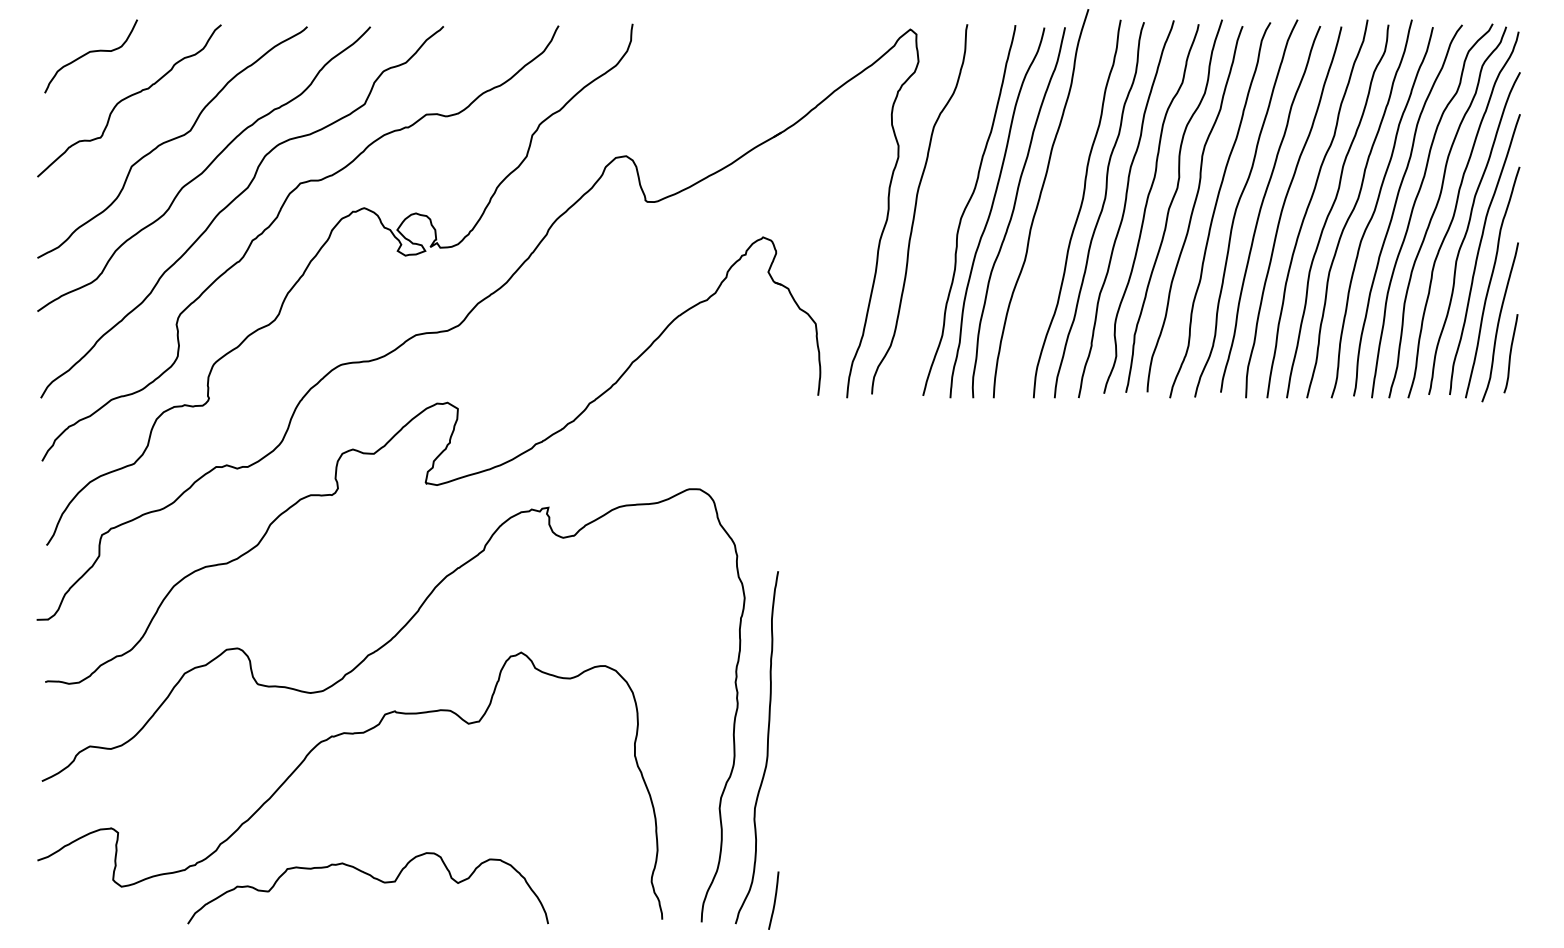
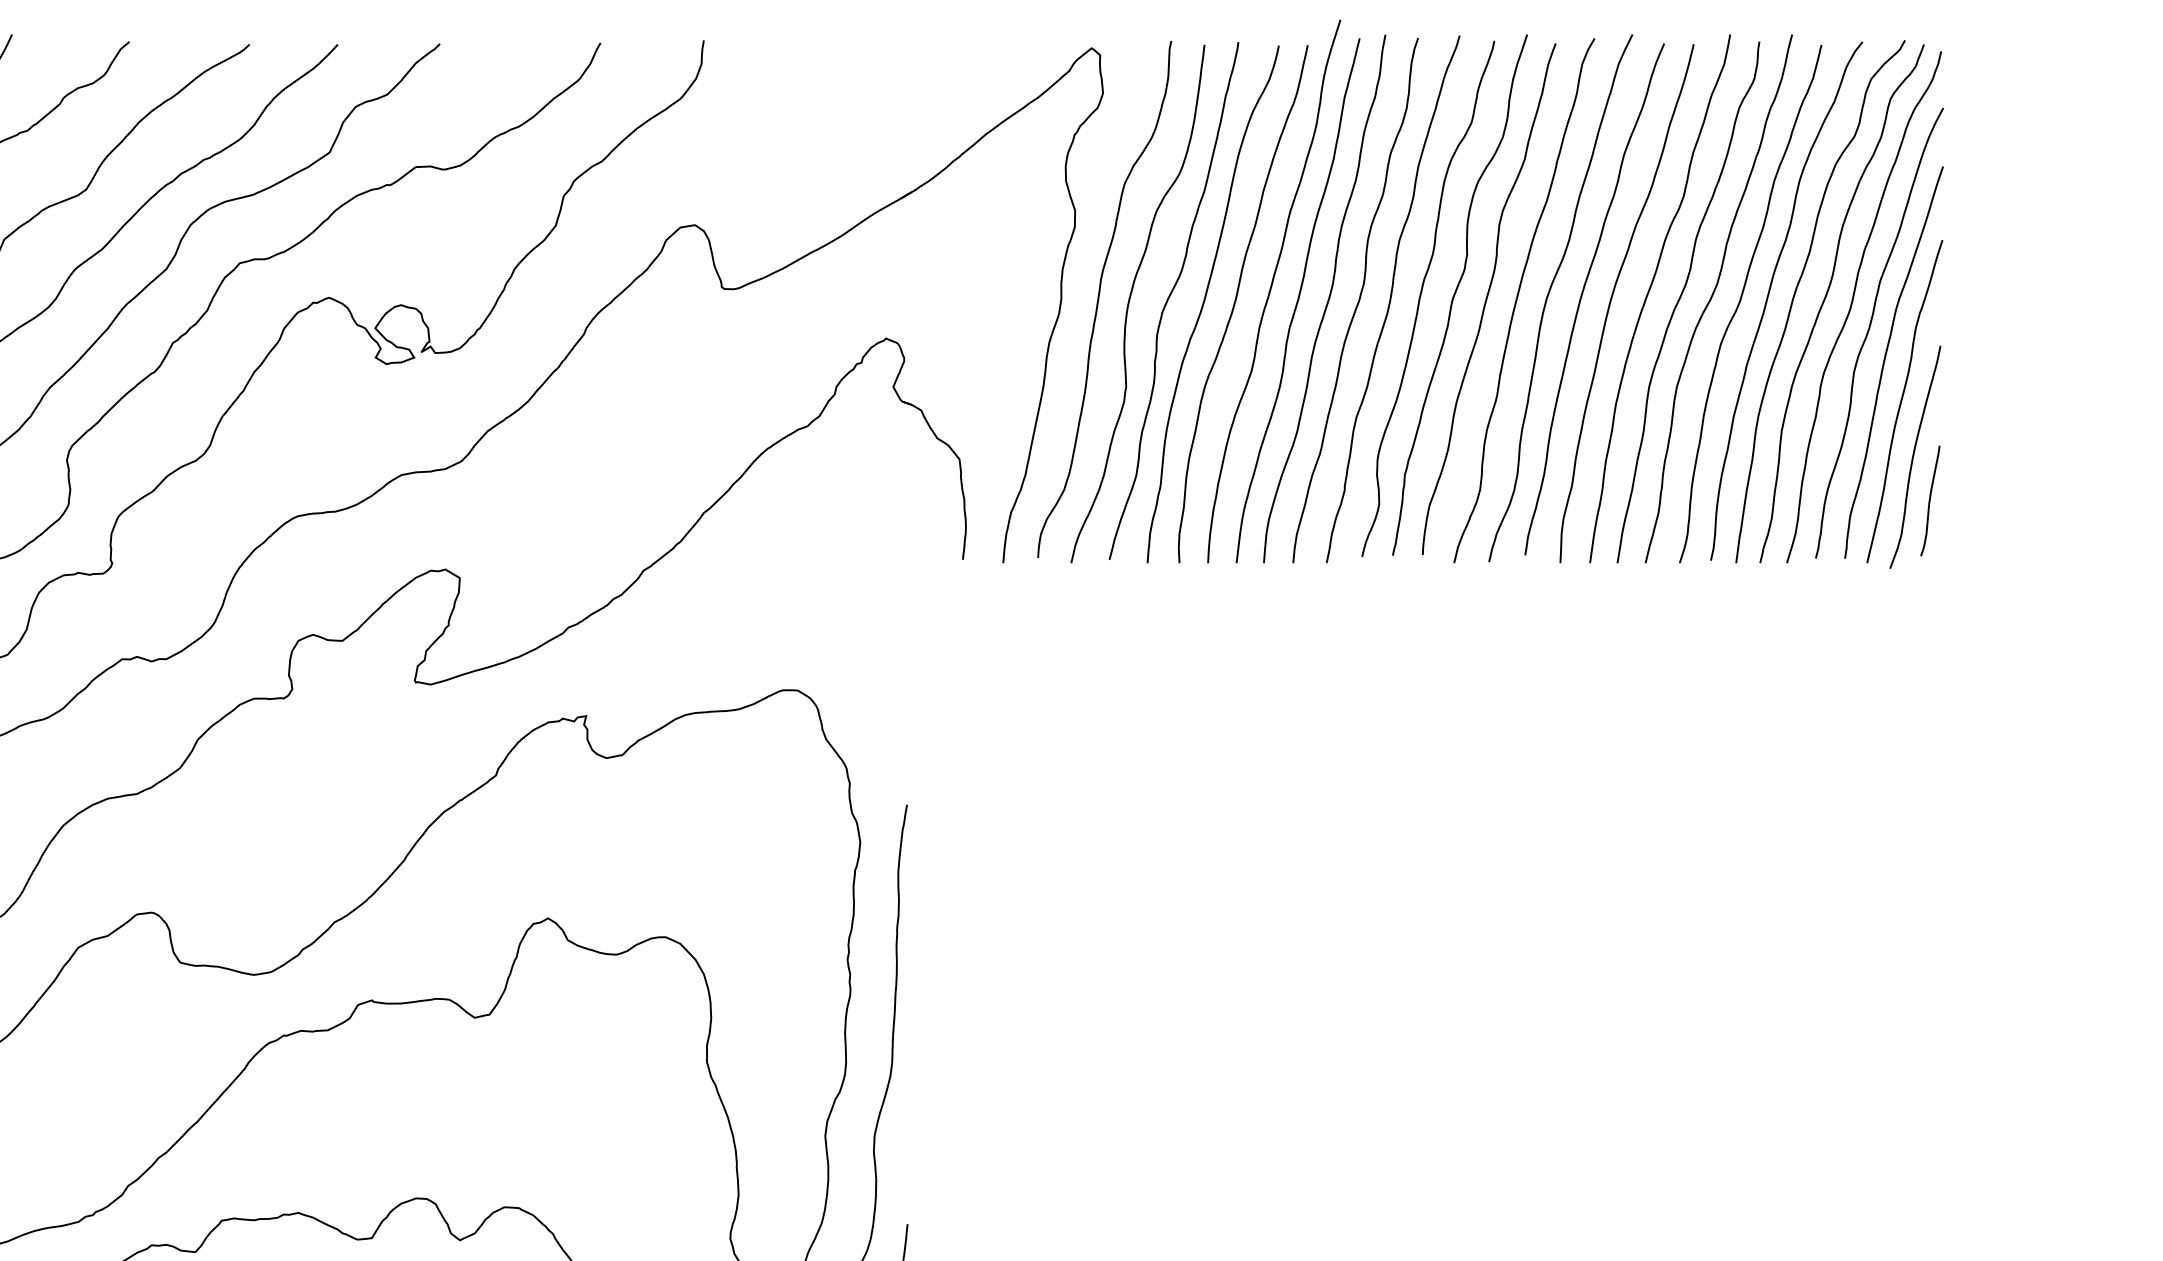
curve: (938, 210) -> (1130, 301), added
curve: (1057, 210) -> (1297, 301), added

